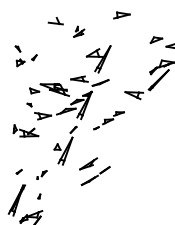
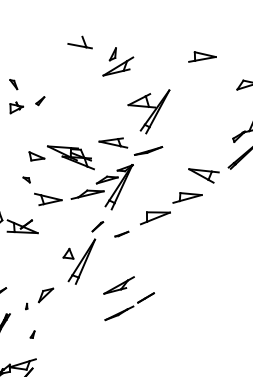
part: (121, 15) -> (201, 57), moved
part: (78, 31) -> (117, 62), size x1.67
part: (108, 120) -> (157, 214), size x1.67
part: (41, 174) -> (38, 297), size x1.67

